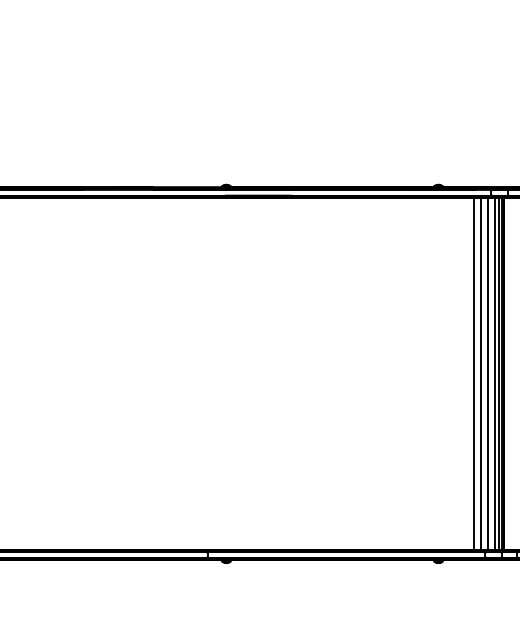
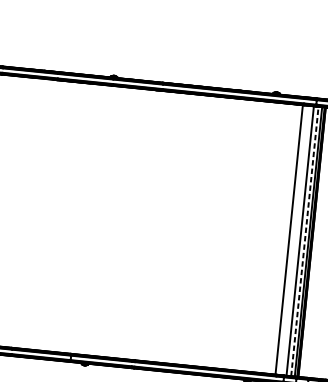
line: (481, 373) -> (294, 240), removed
line: (494, 373) -> (304, 241), solid -> dashed

